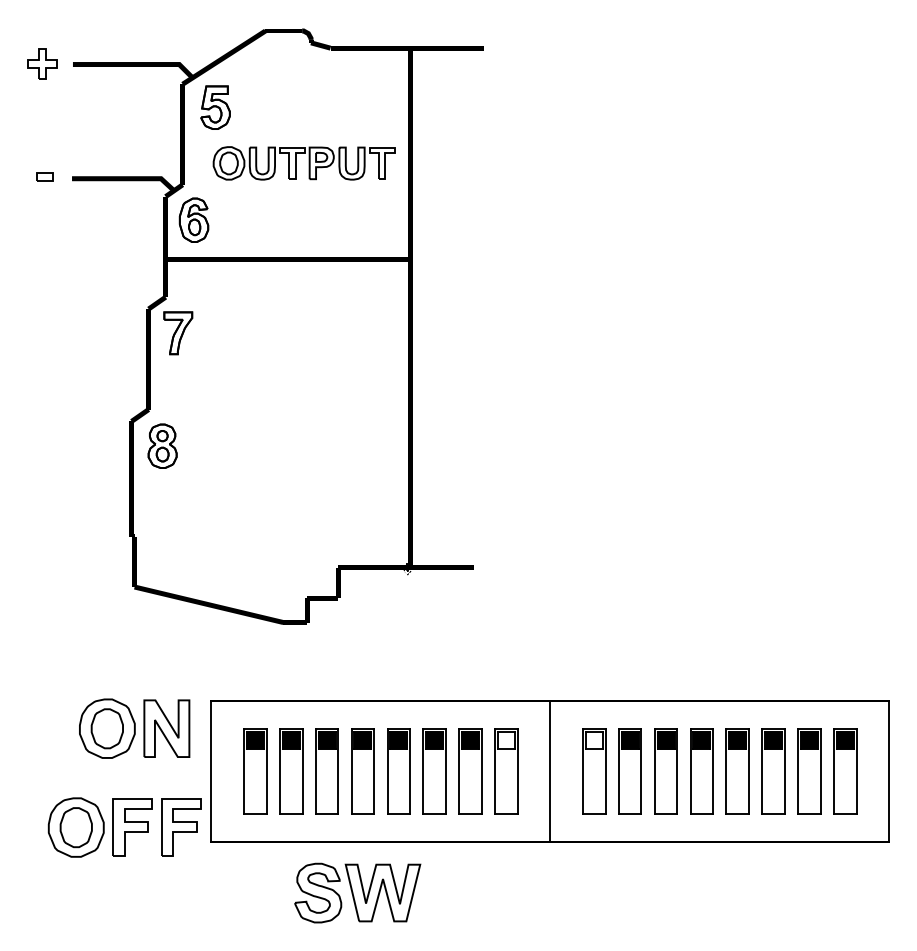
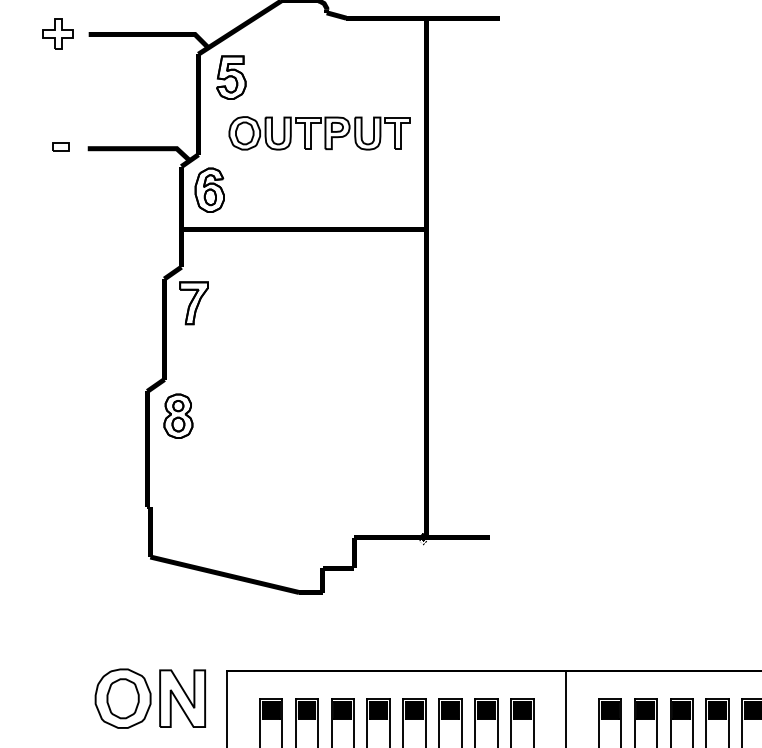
hatch: (505, 739) -> (521, 709), added
hatch: (593, 739) -> (609, 709), added

